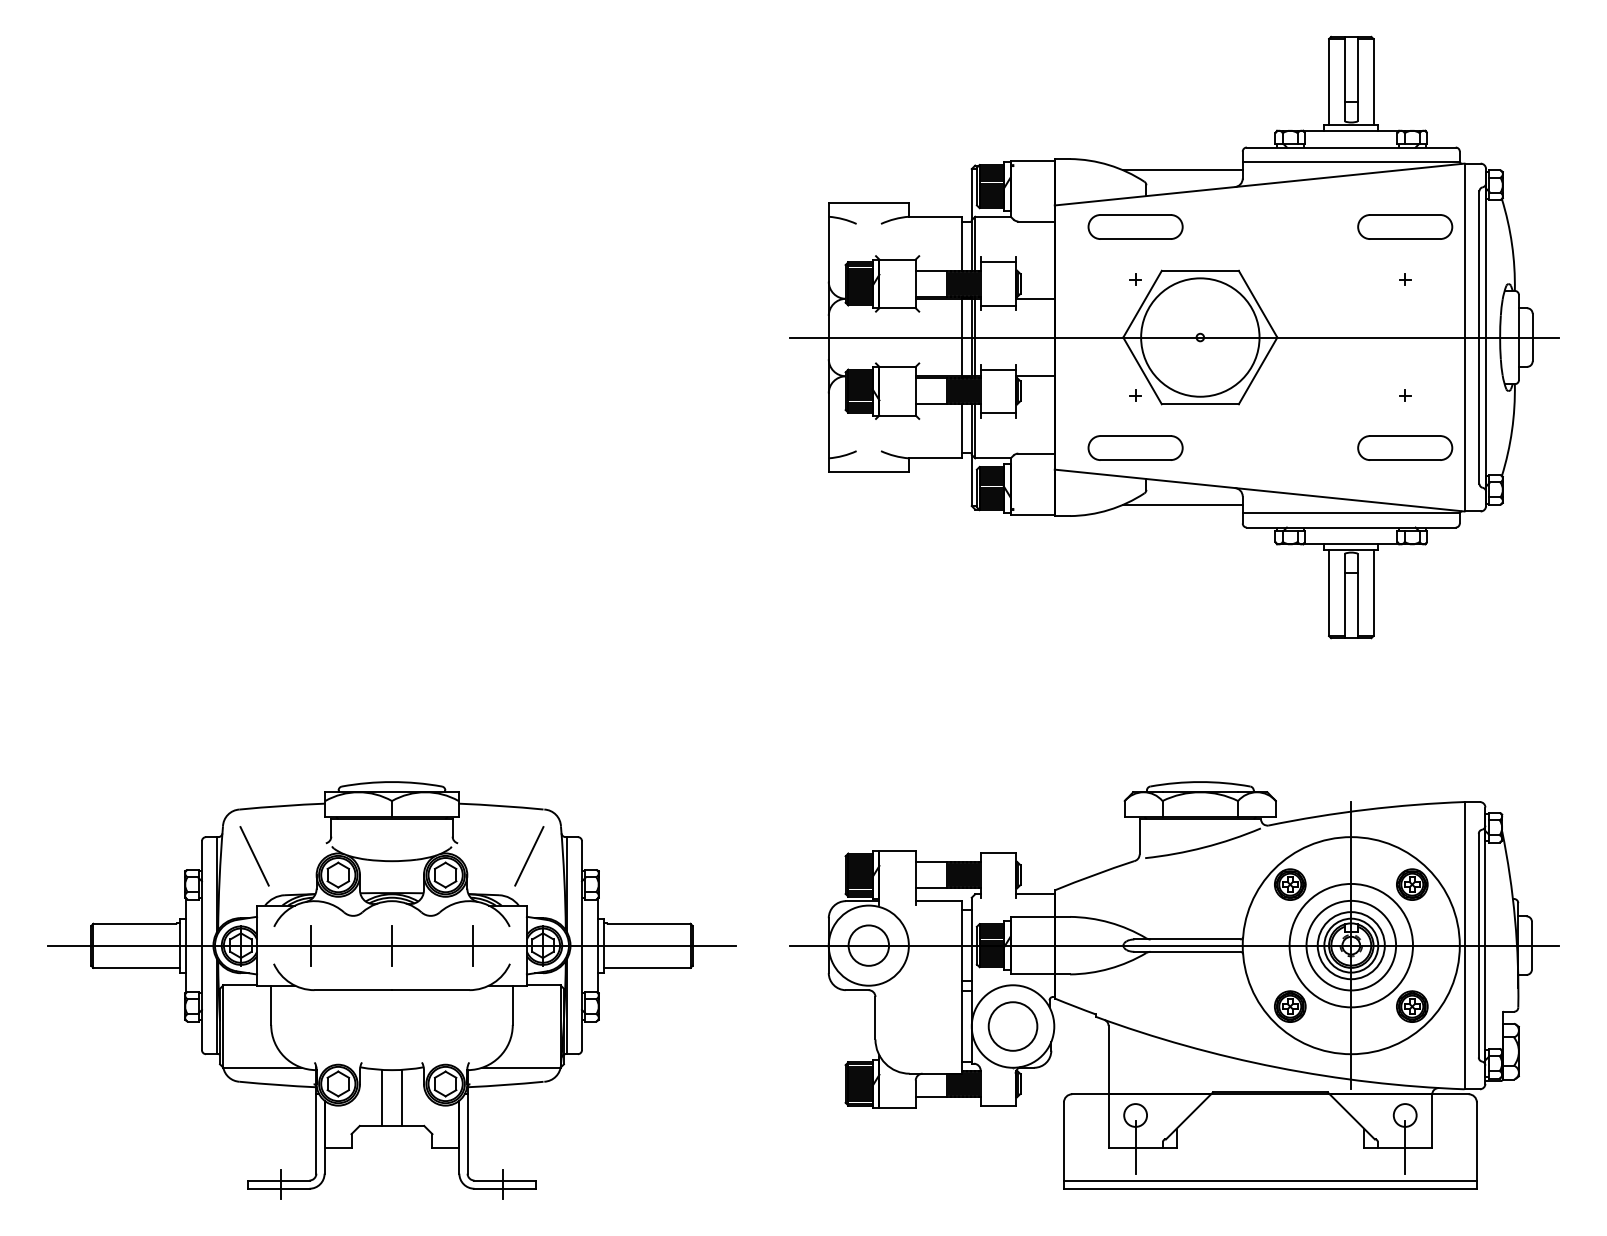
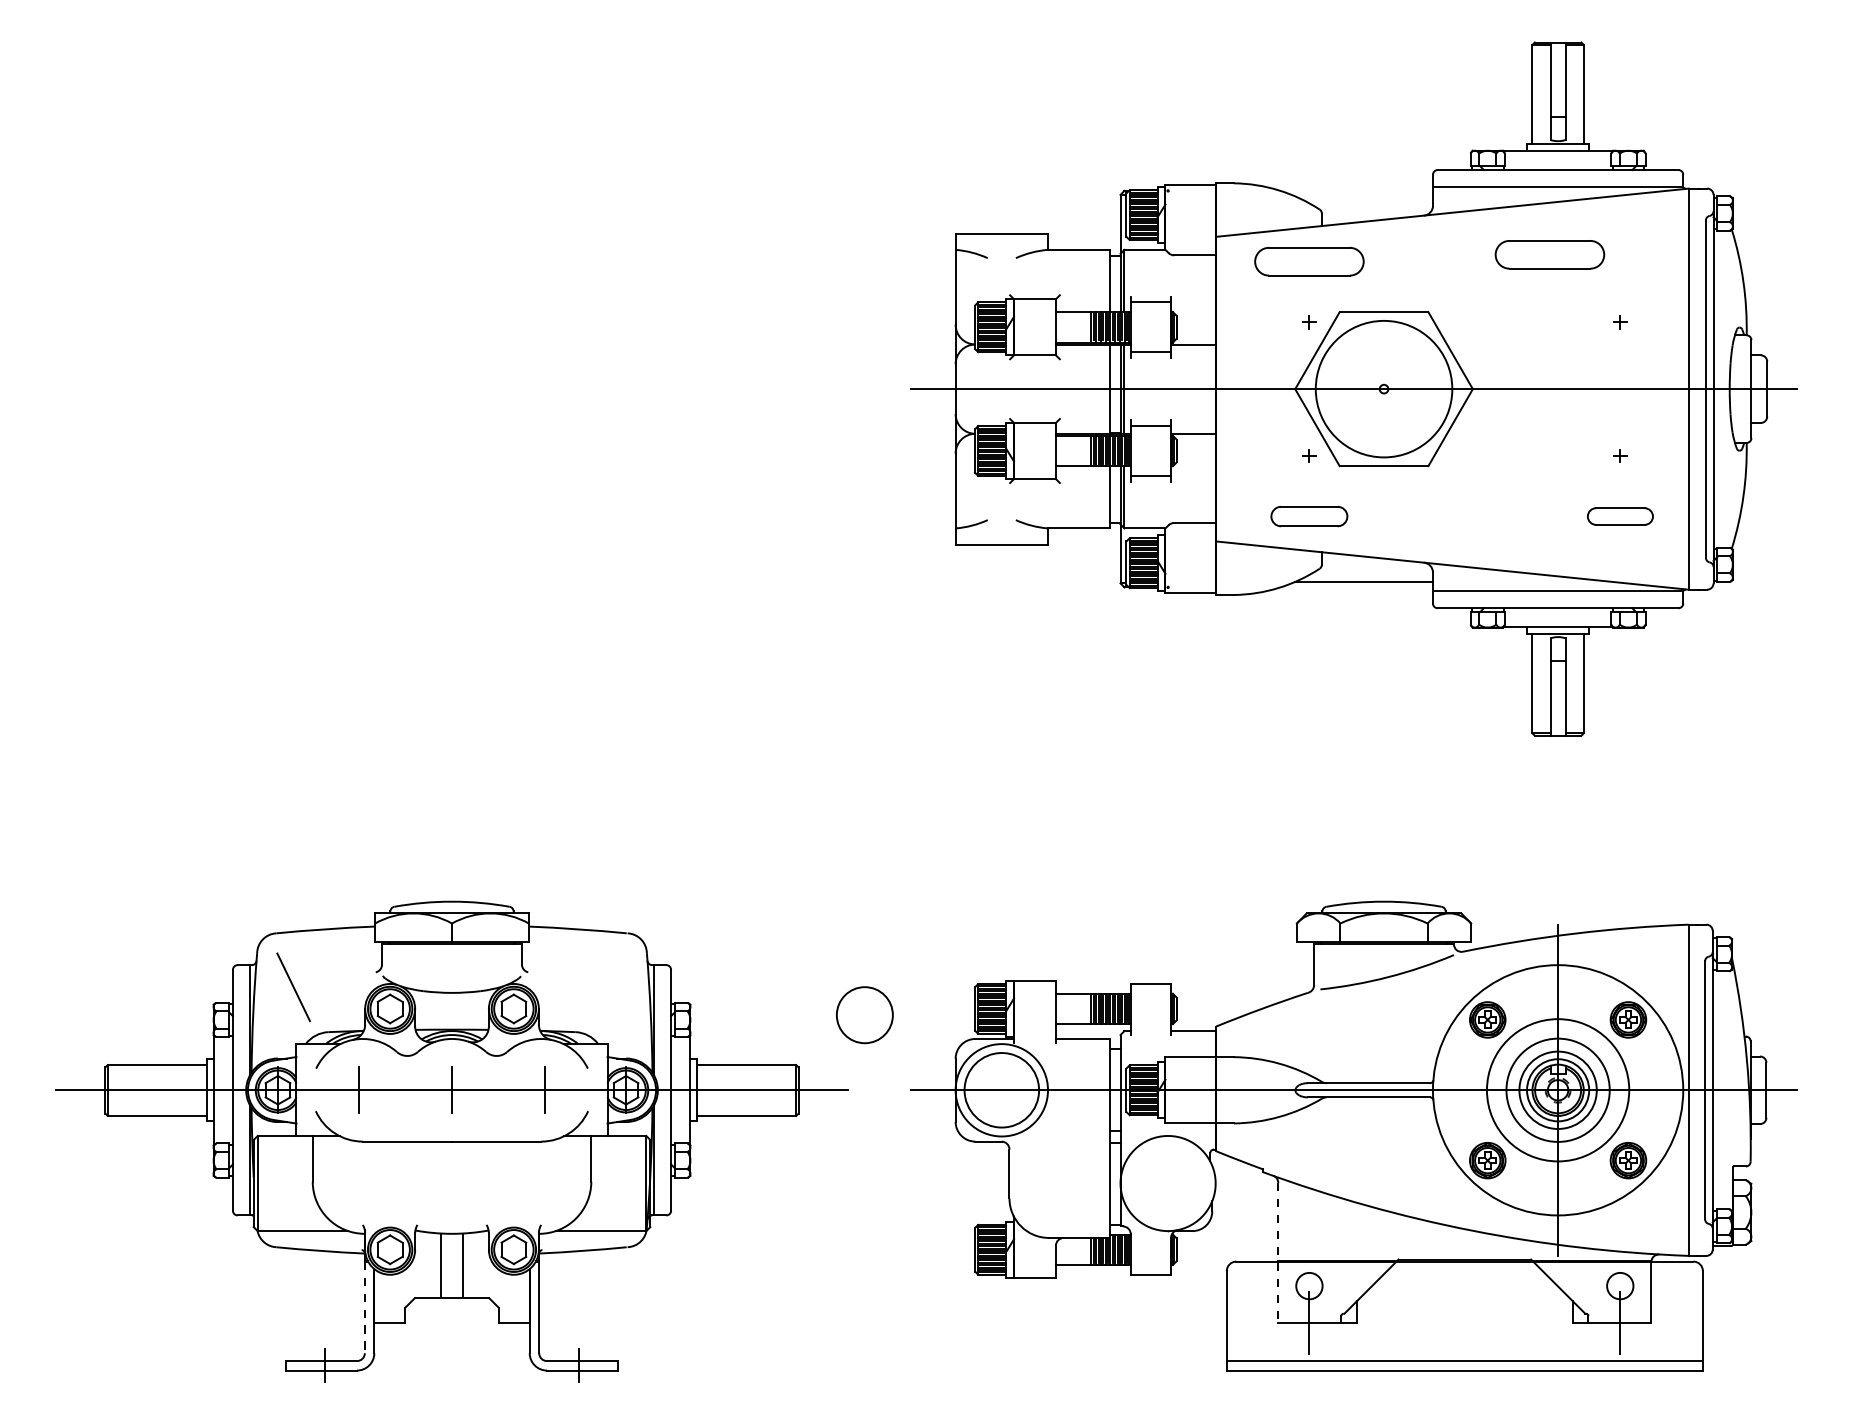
line: (1182, 170) -> (1363, 196), removed
part: (1405, 226) -> (1550, 254), moved
part: (1135, 447) -> (1309, 515), size x0.7
part: (1405, 447) -> (1620, 515), size x0.6
line: (529, 856) -> (610, 987), removed
circle: (868, 945) -> (1001, 1090), size x1.6
circle: (1012, 1026) -> (864, 1015), moved
line: (1108, 1086) -> (1278, 1252), solid -> dashed
line: (316, 1133) -> (364, 1306), solid -> dashed

